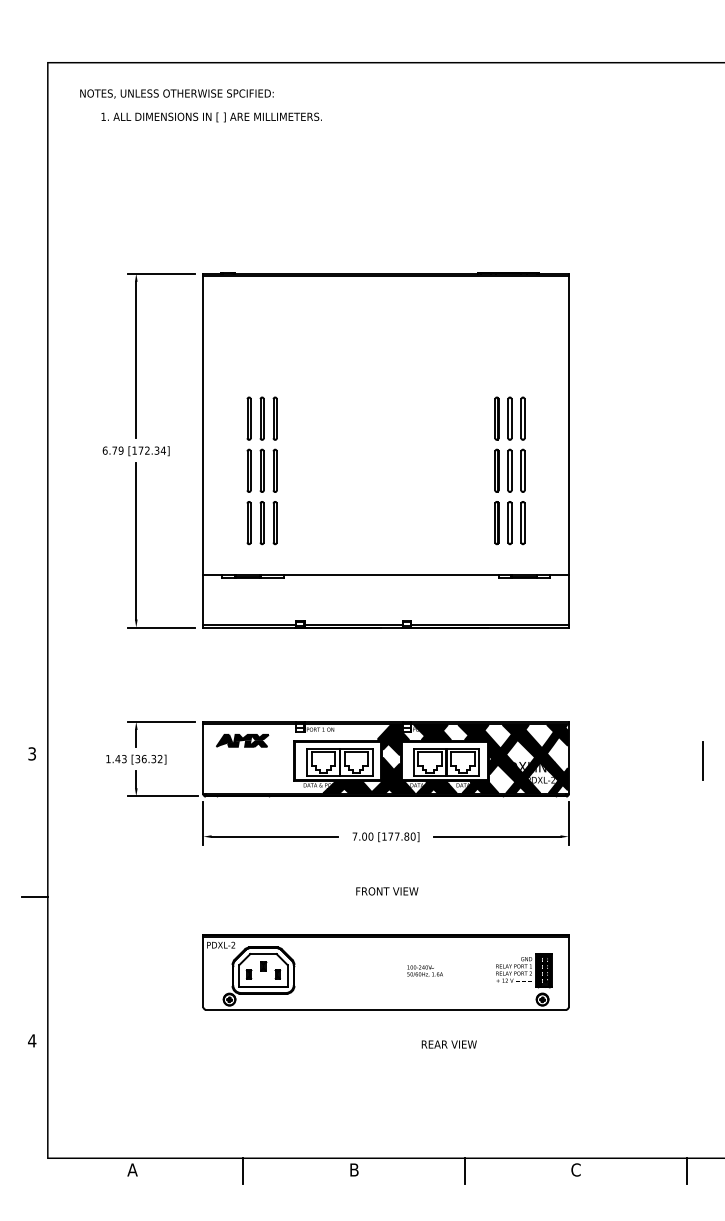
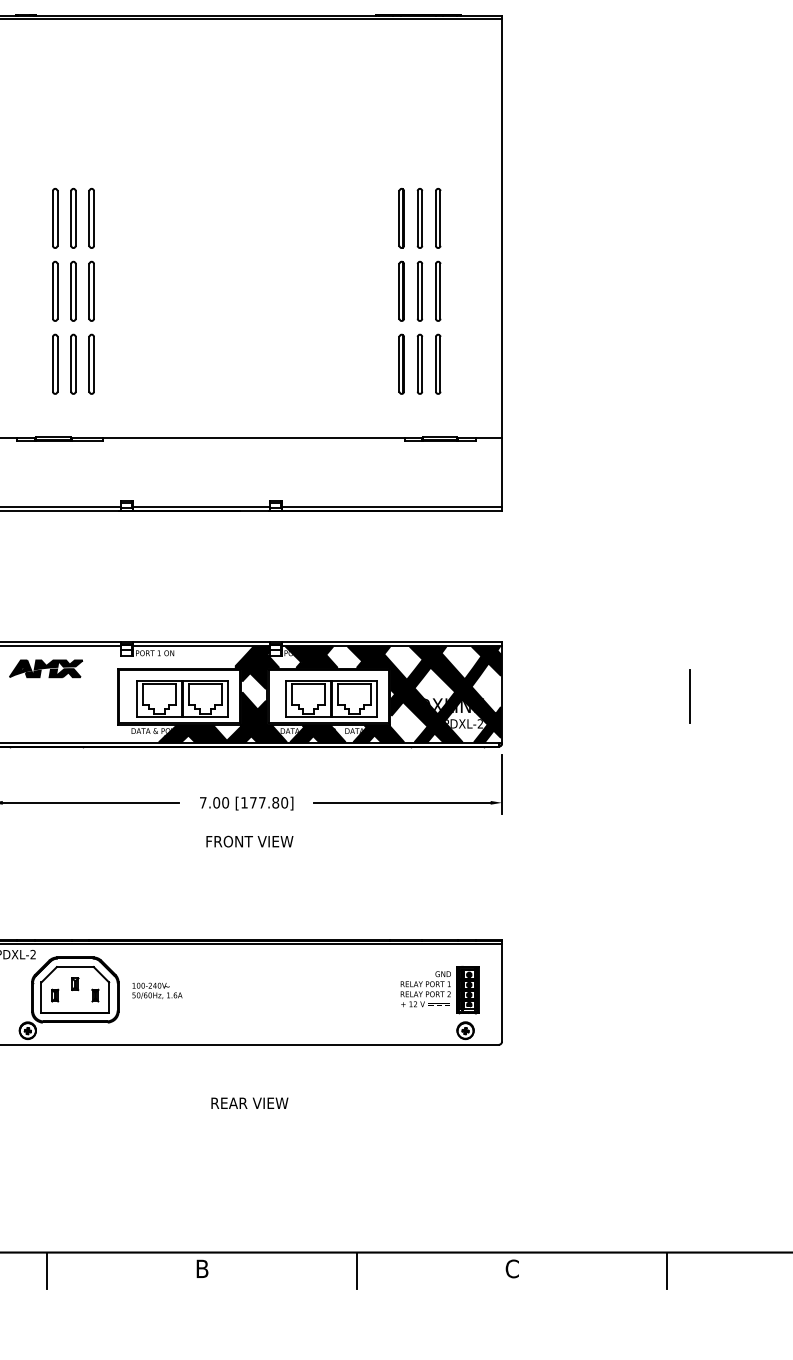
text: (387, 891) -> (250, 841), moved
text: (424, 970) -> (156, 990), moved
text: (448, 1044) -> (248, 1103), moved

